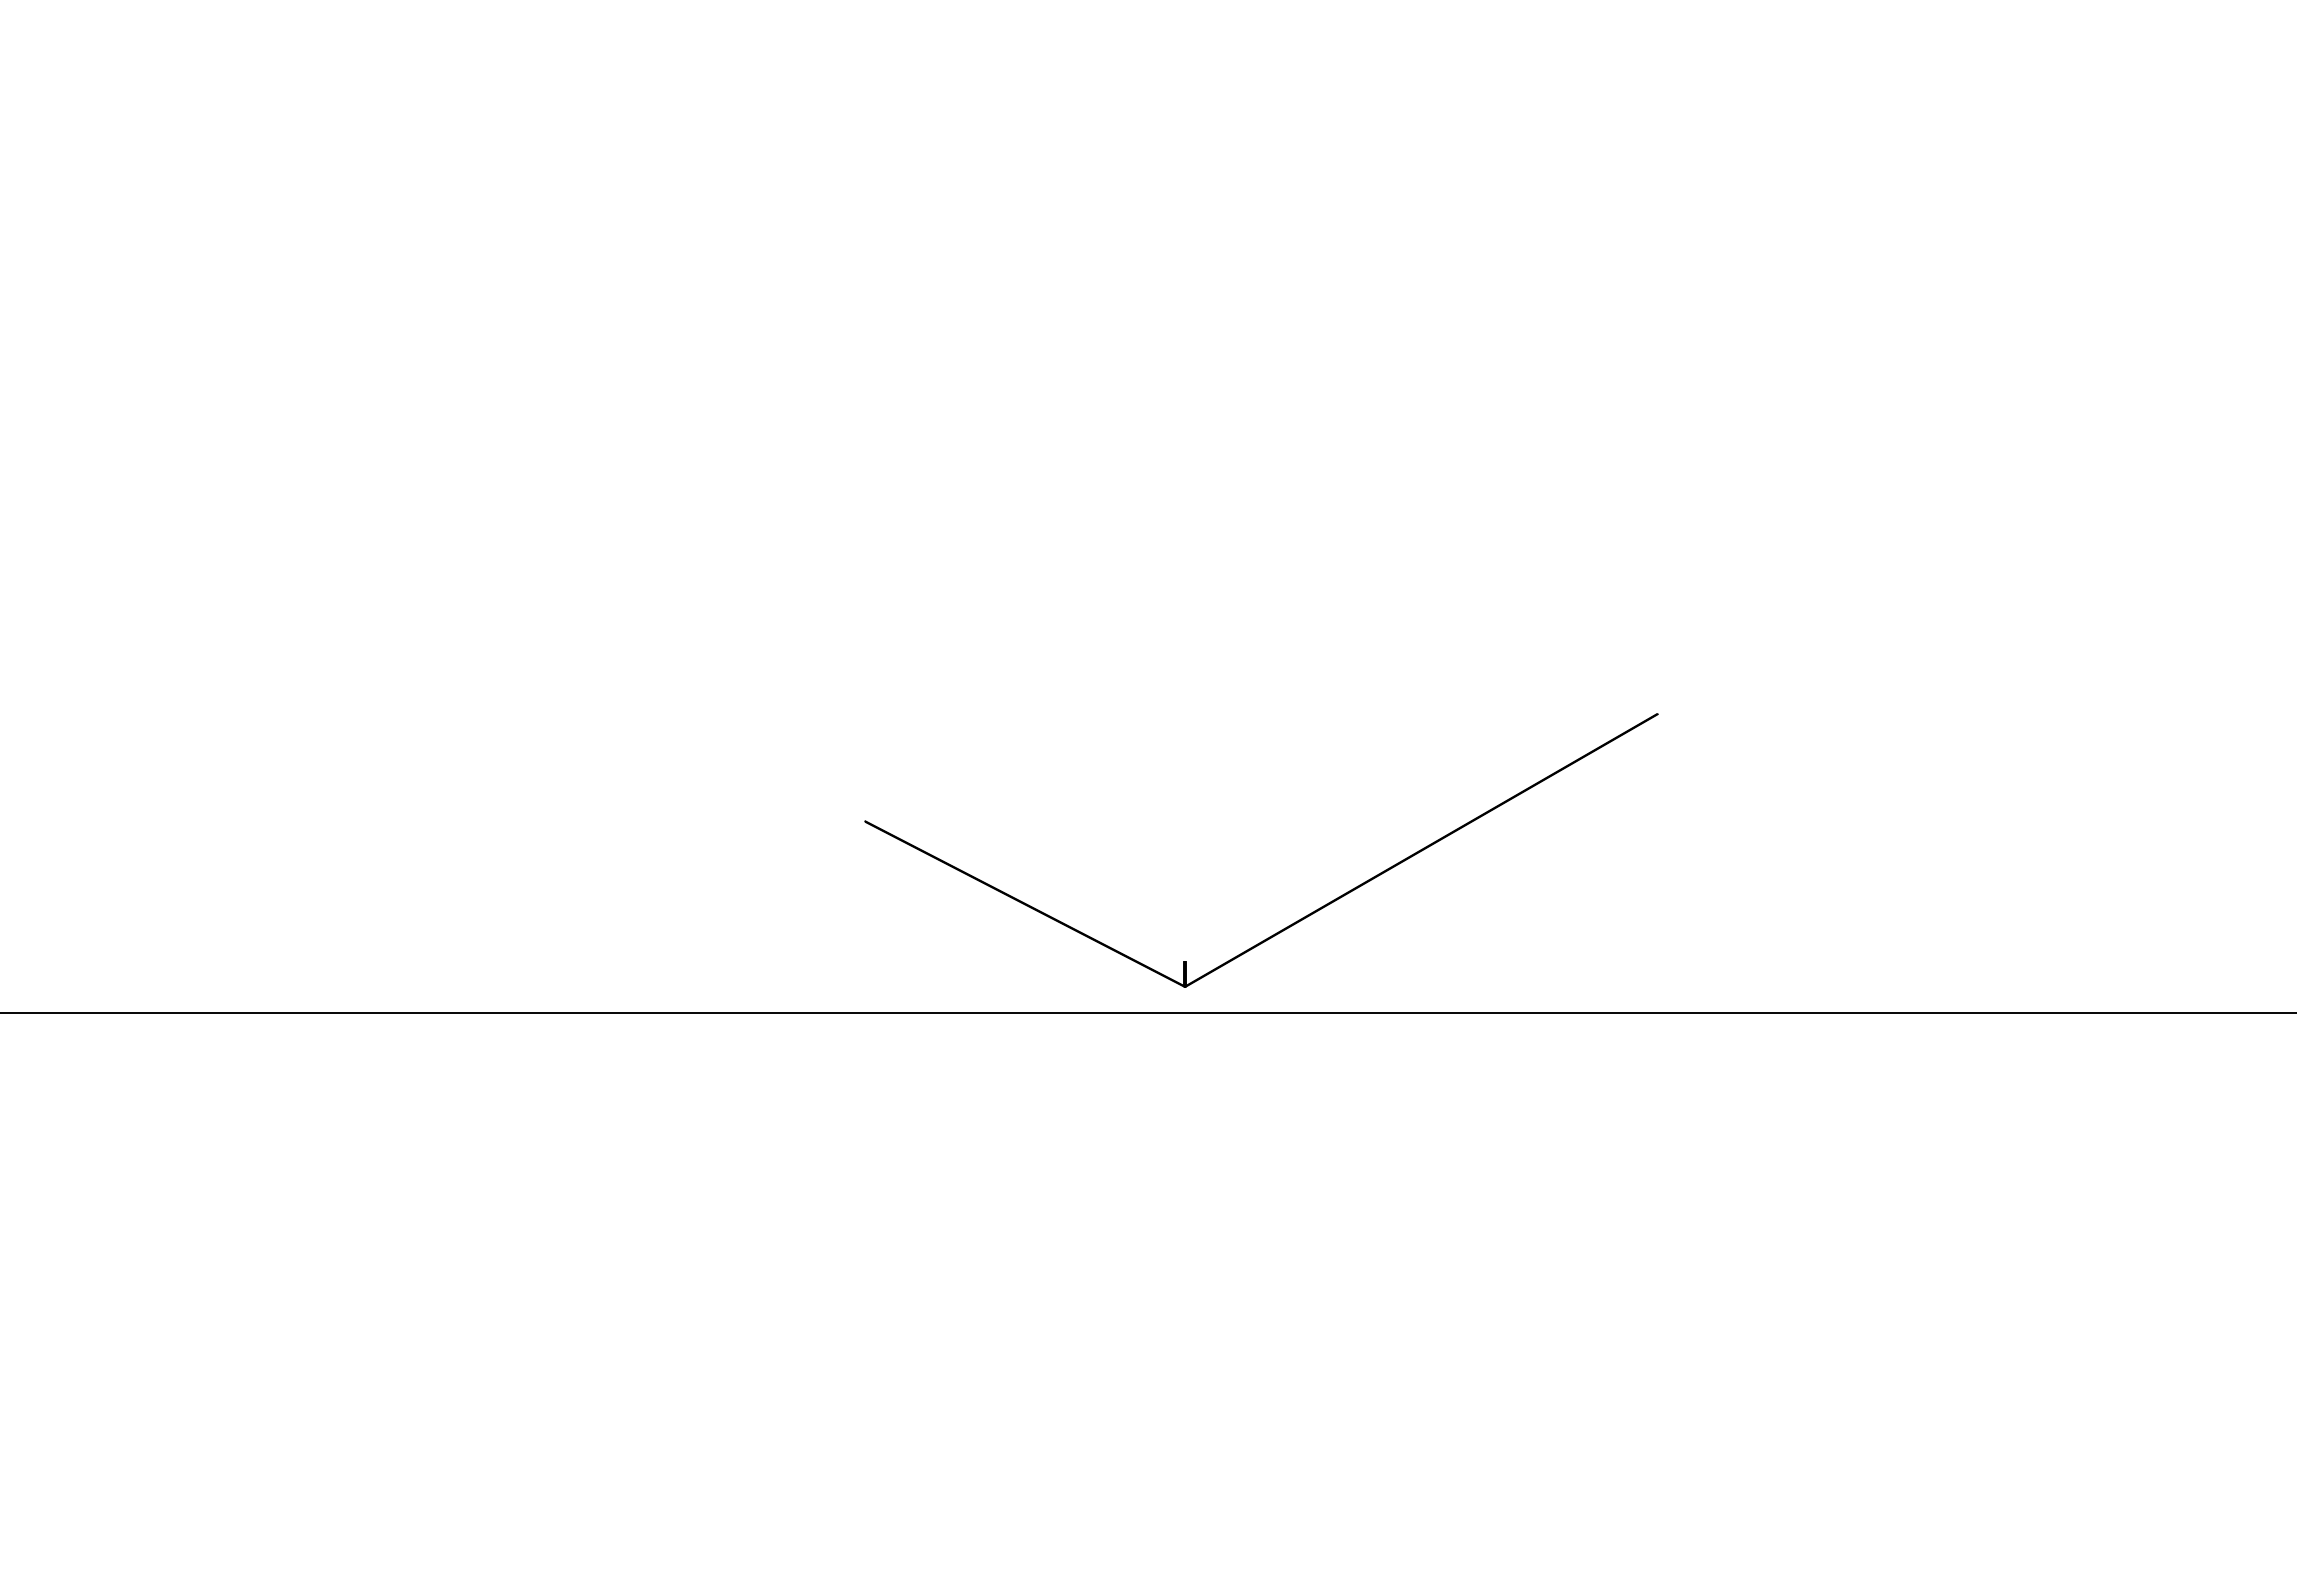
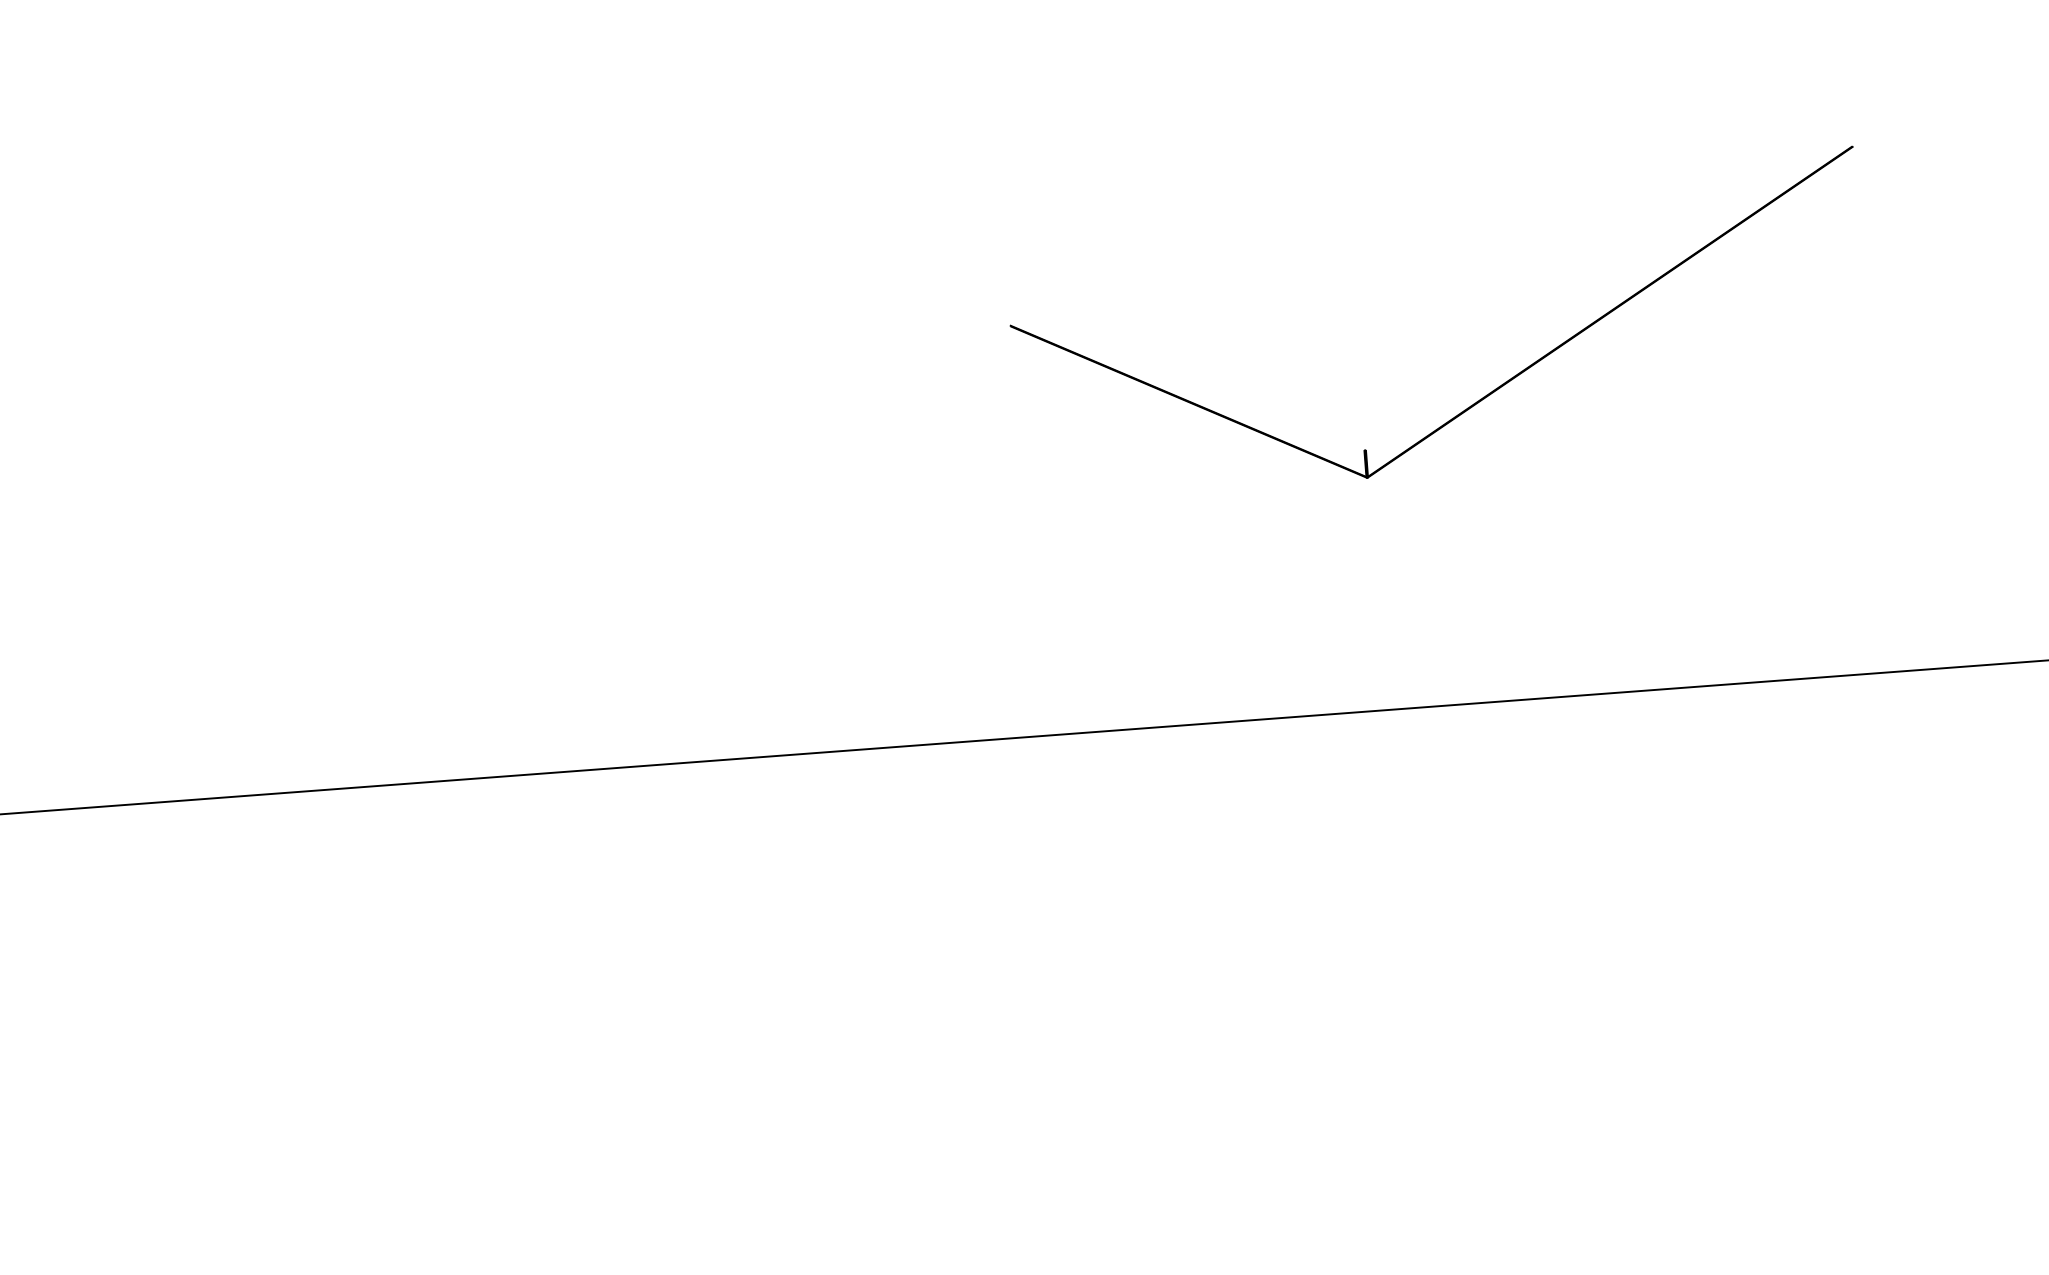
part: (1300, 918) -> (1485, 394), moved

